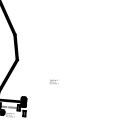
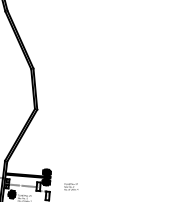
text: (54, 81) -> (71, 186), moved

